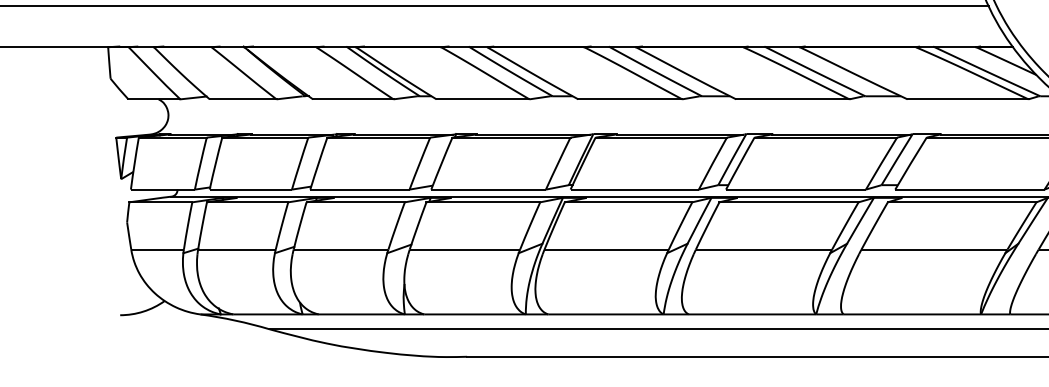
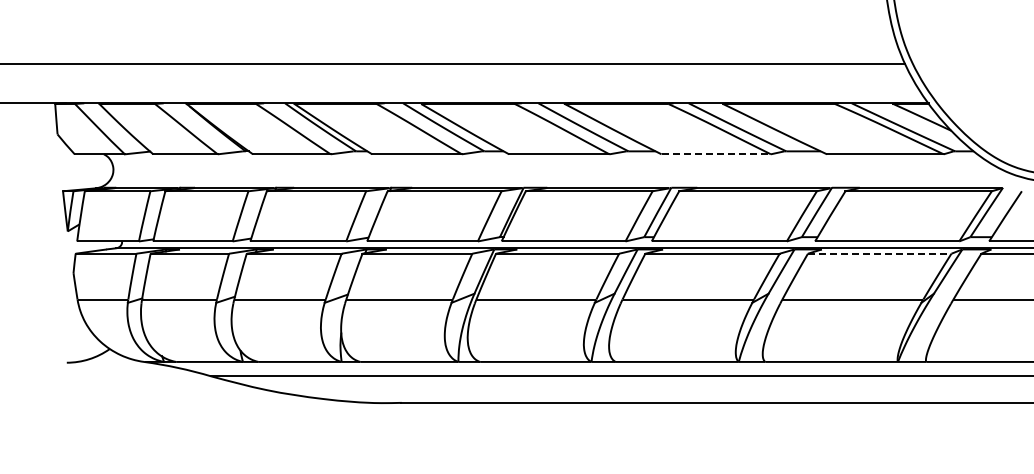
line: (793, 99) -> (716, 154), solid -> dashed
line: (961, 202) -> (879, 253), solid -> dashed

